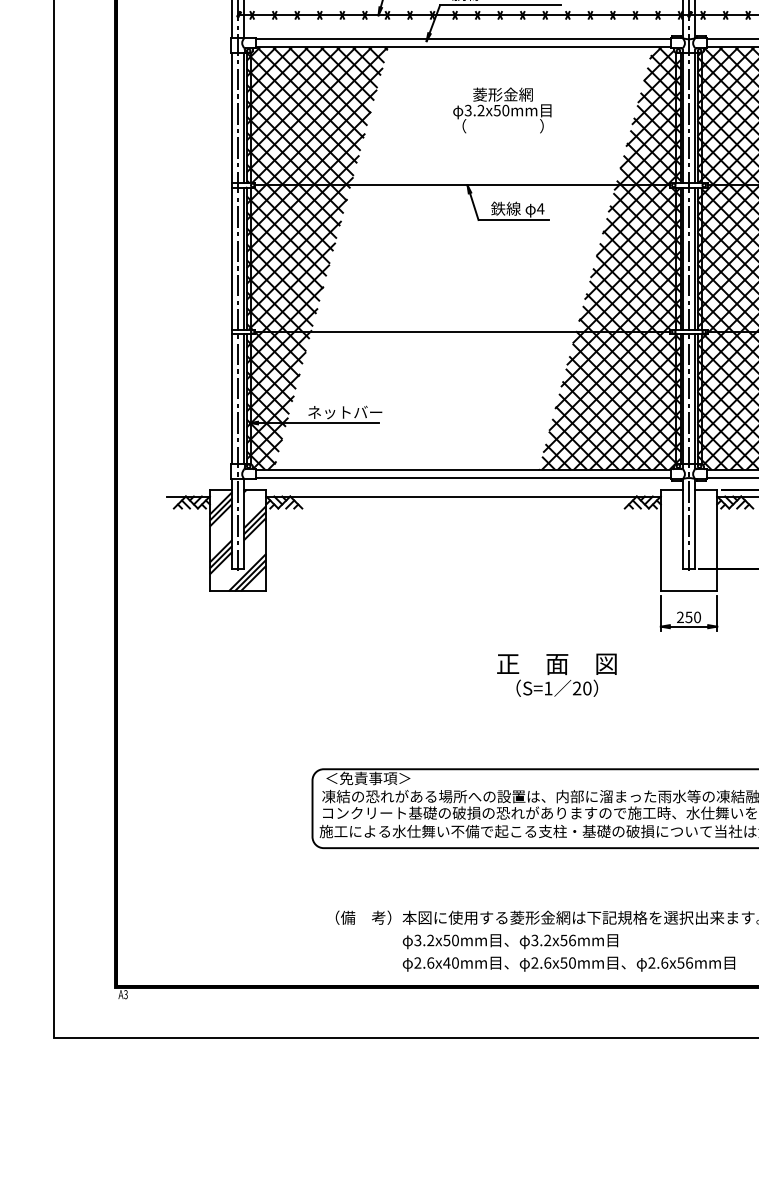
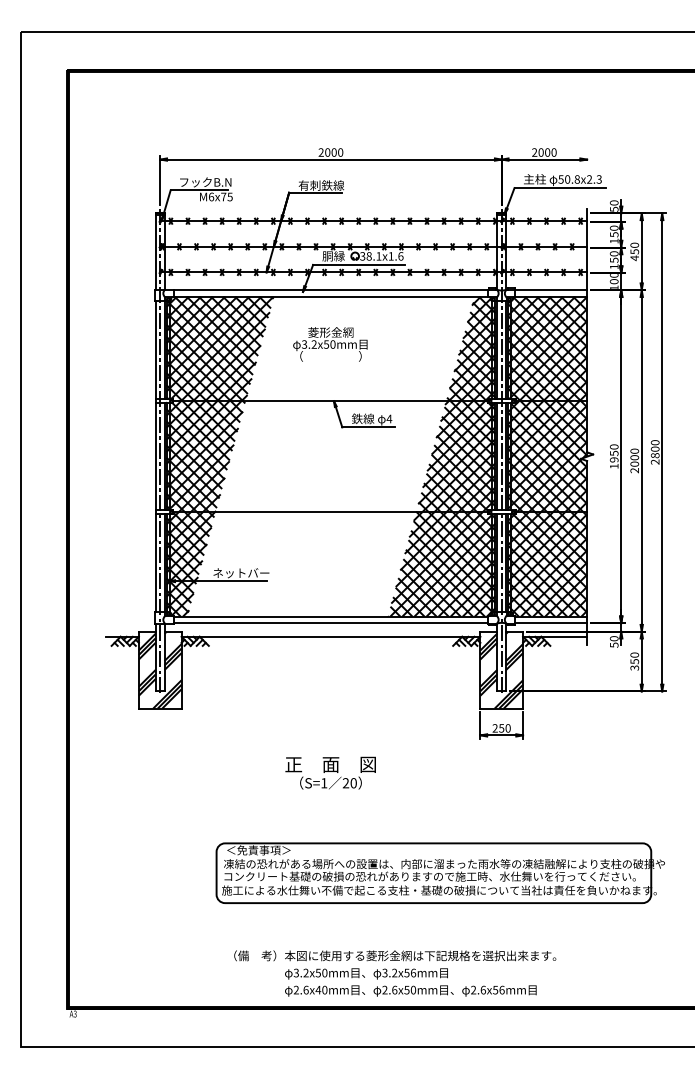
text: (502, 110) -> (330, 344), moved
hatch: (688, 539) -> (501, 669), added
text: (556, 674) -> (330, 772), moved

